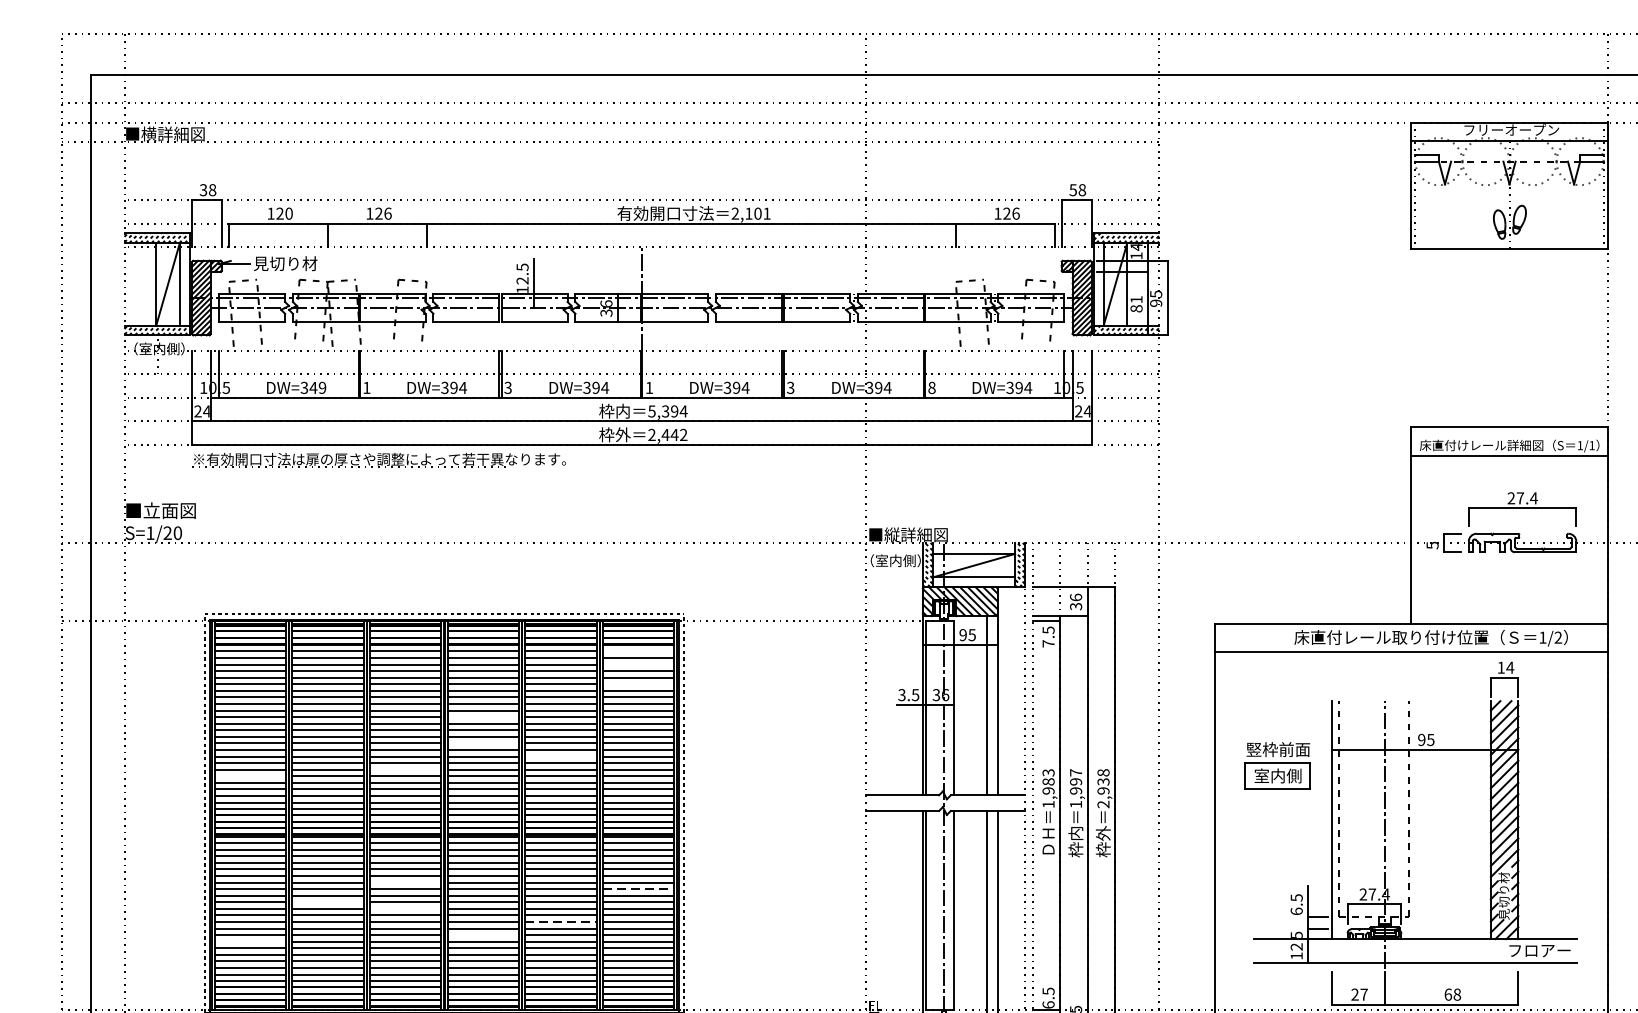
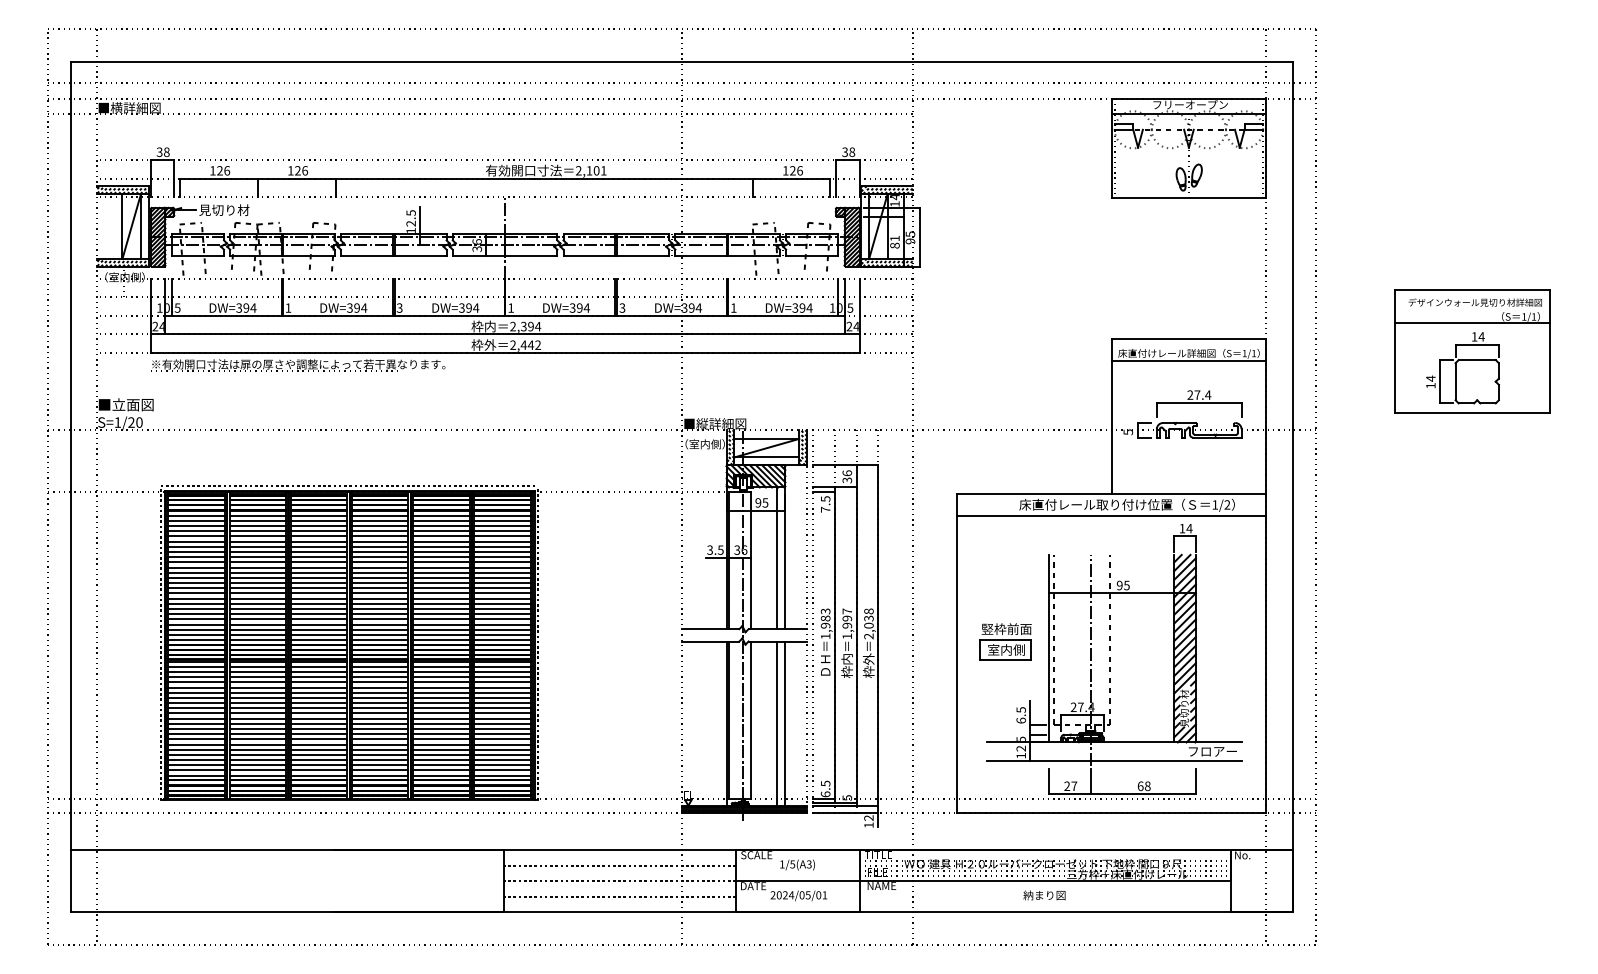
text: (1072, 189) -> (844, 151), 58 -> 38
text: (289, 213) -> (227, 170), 120 -> 126
text: (317, 387) -> (249, 307), DW=349 -> DW=394
text: (931, 387) -> (733, 307), 8 -> 1
text: (651, 411) -> (512, 326), 5,394 -> 2,394
line: (638, 651) -> (502, 515), added
line: (638, 665) -> (502, 526), added
line: (638, 684) -> (502, 541), added
line: (482, 717) -> (379, 567), added
line: (482, 743) -> (379, 588), added
line: (561, 756) -> (441, 598), added
part: (1276, 765) -> (1005, 641), moved
line: (405, 770) -> (318, 609), added
line: (250, 776) -> (196, 614), added
text: (1102, 790) -> (868, 625), 2,938 -> 2,038
line: (405, 882) -> (318, 697), added
line: (639, 889) -> (503, 703), dashed -> solid
line: (327, 902) -> (257, 713), added
line: (405, 908) -> (318, 718), added
line: (561, 921) -> (441, 728), dashed -> solid
line: (482, 935) -> (379, 739), added
line: (250, 941) -> (196, 744), added

